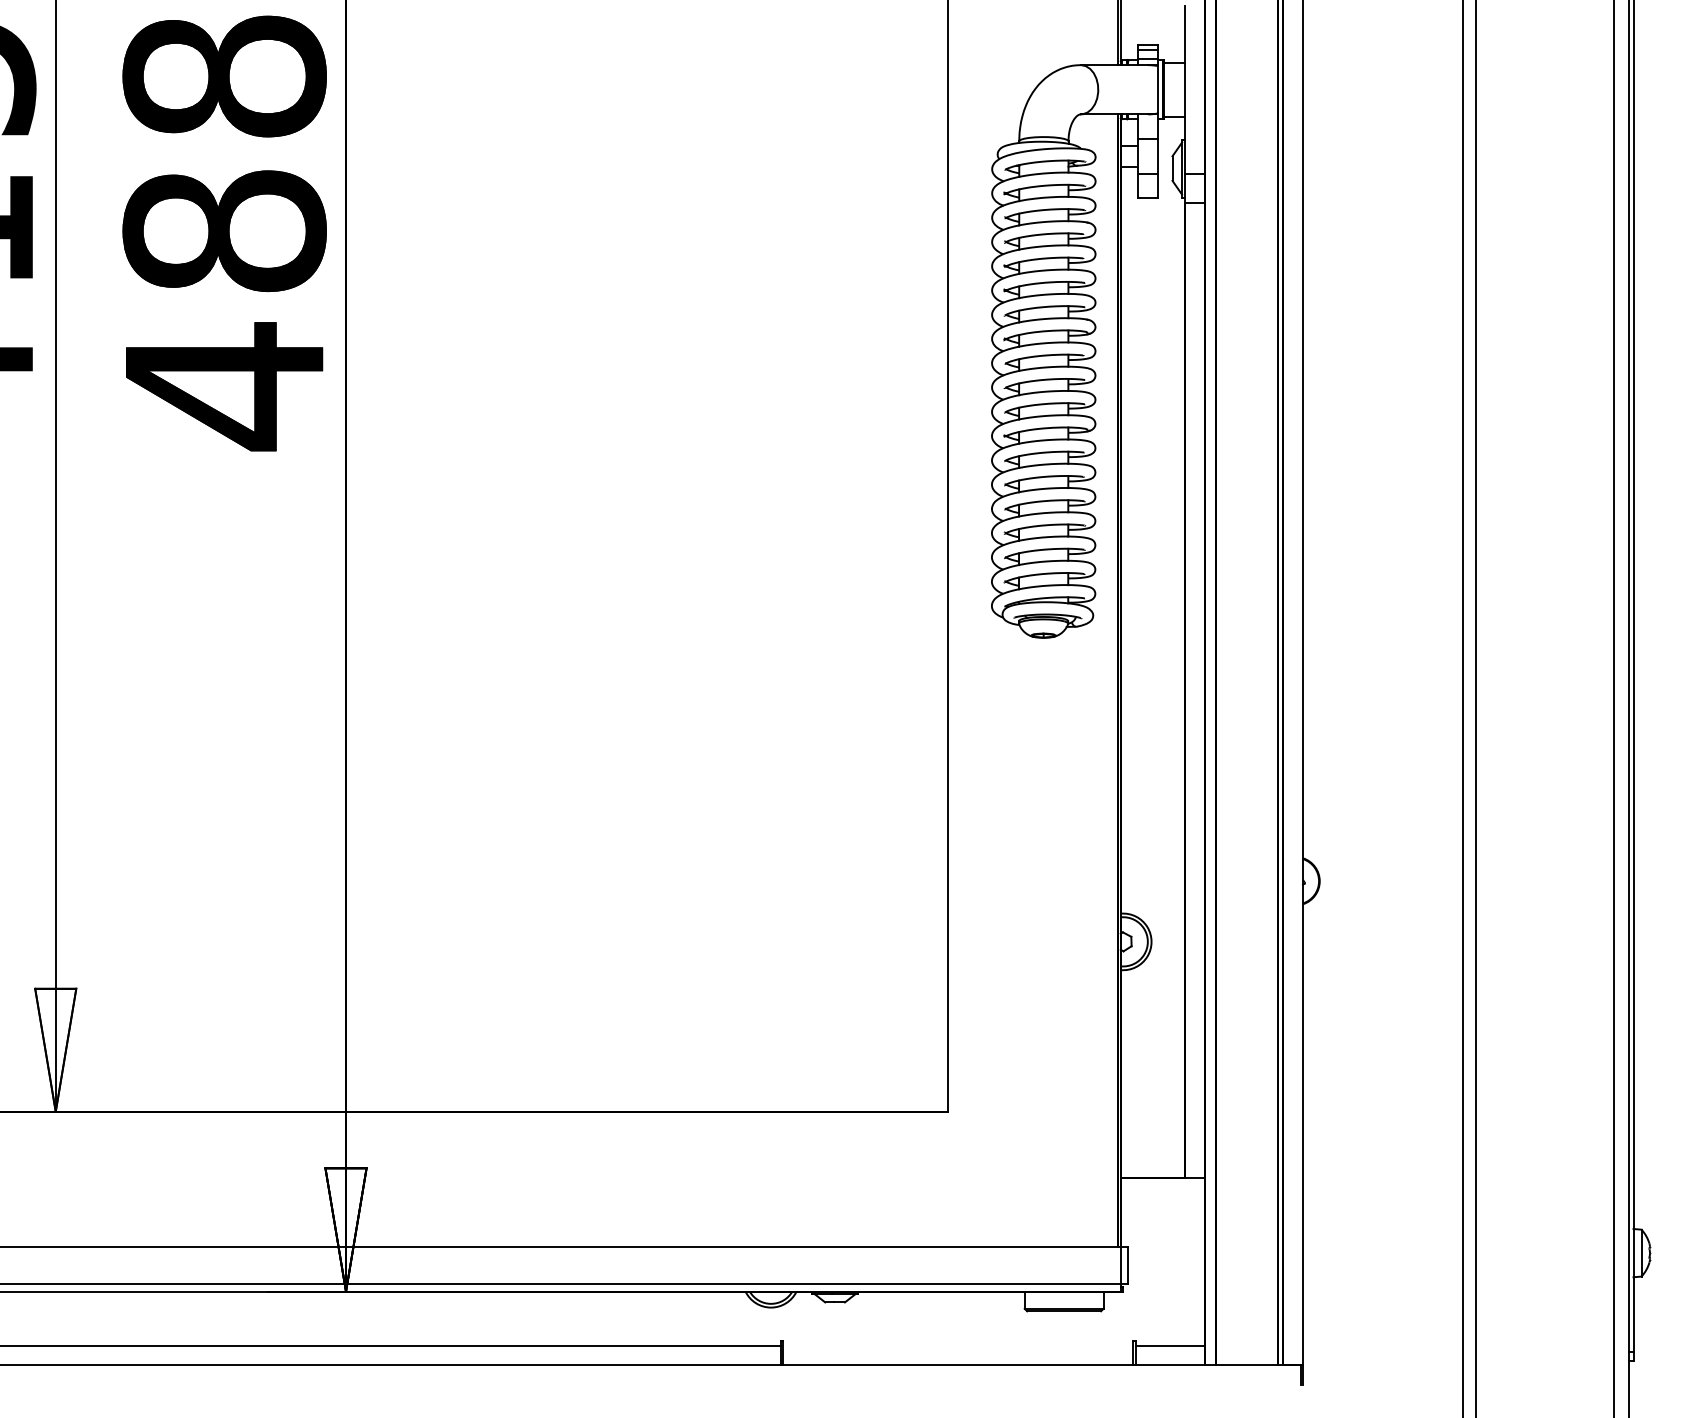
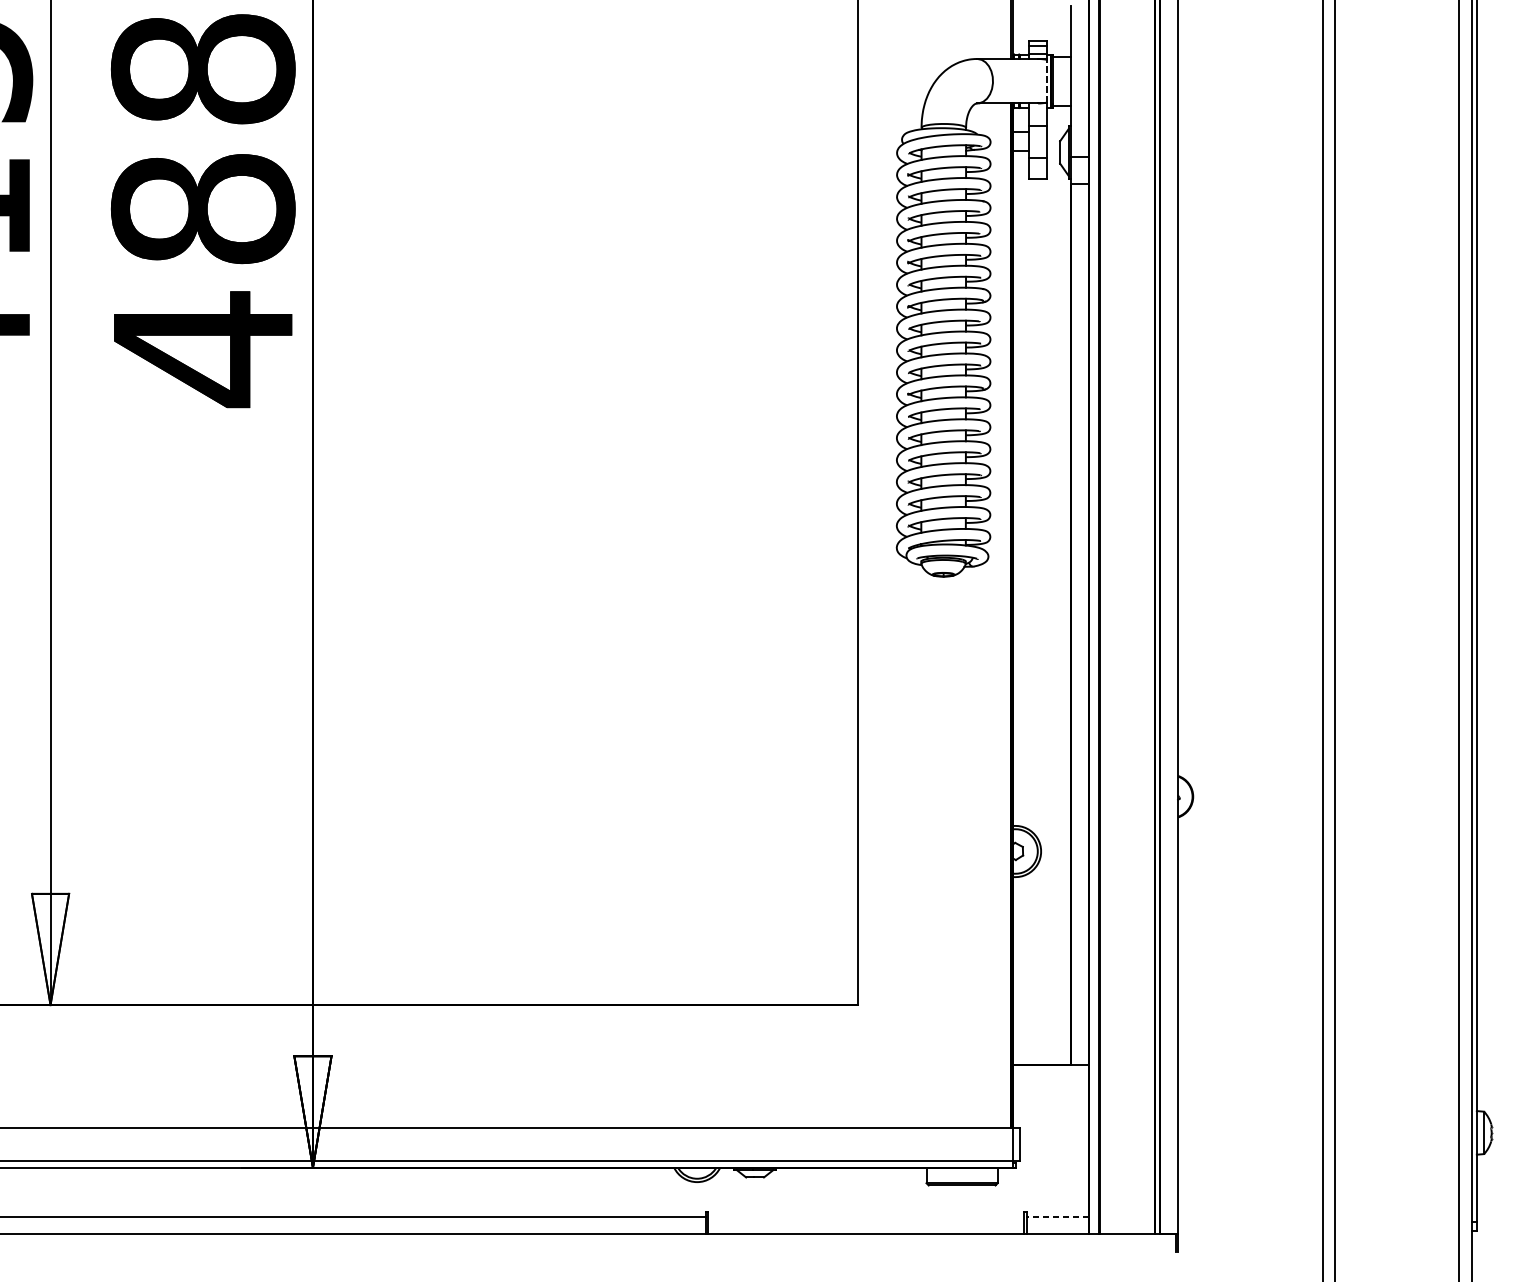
line: (1157, 89) -> (1046, 80), solid -> dashed
line: (1169, 1345) -> (1057, 1216), solid -> dashed

